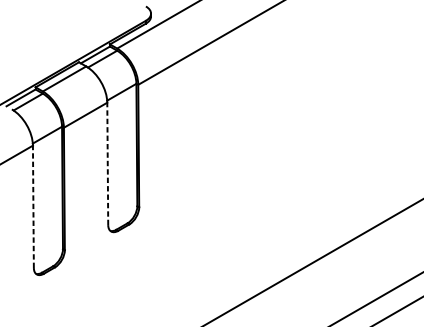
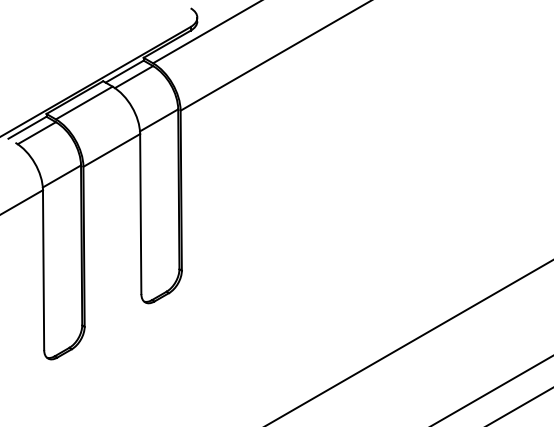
line: (107, 164) -> (140, 214), dashed -> solid
line: (33, 207) -> (43, 270), dashed -> solid

